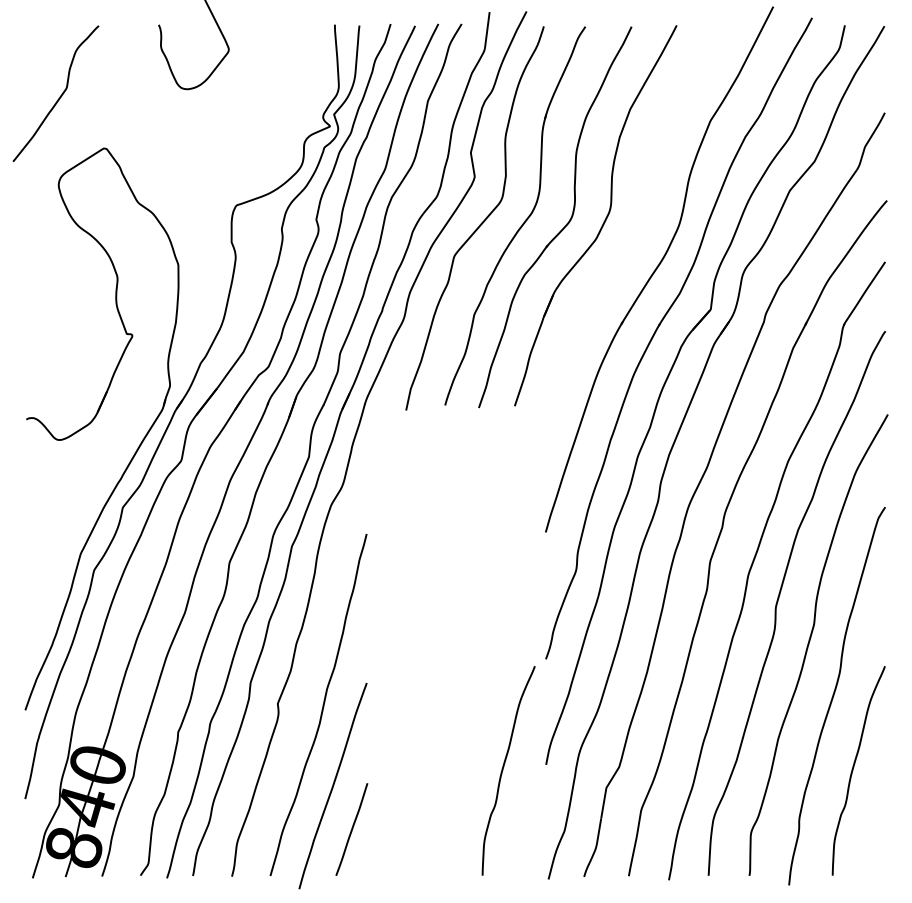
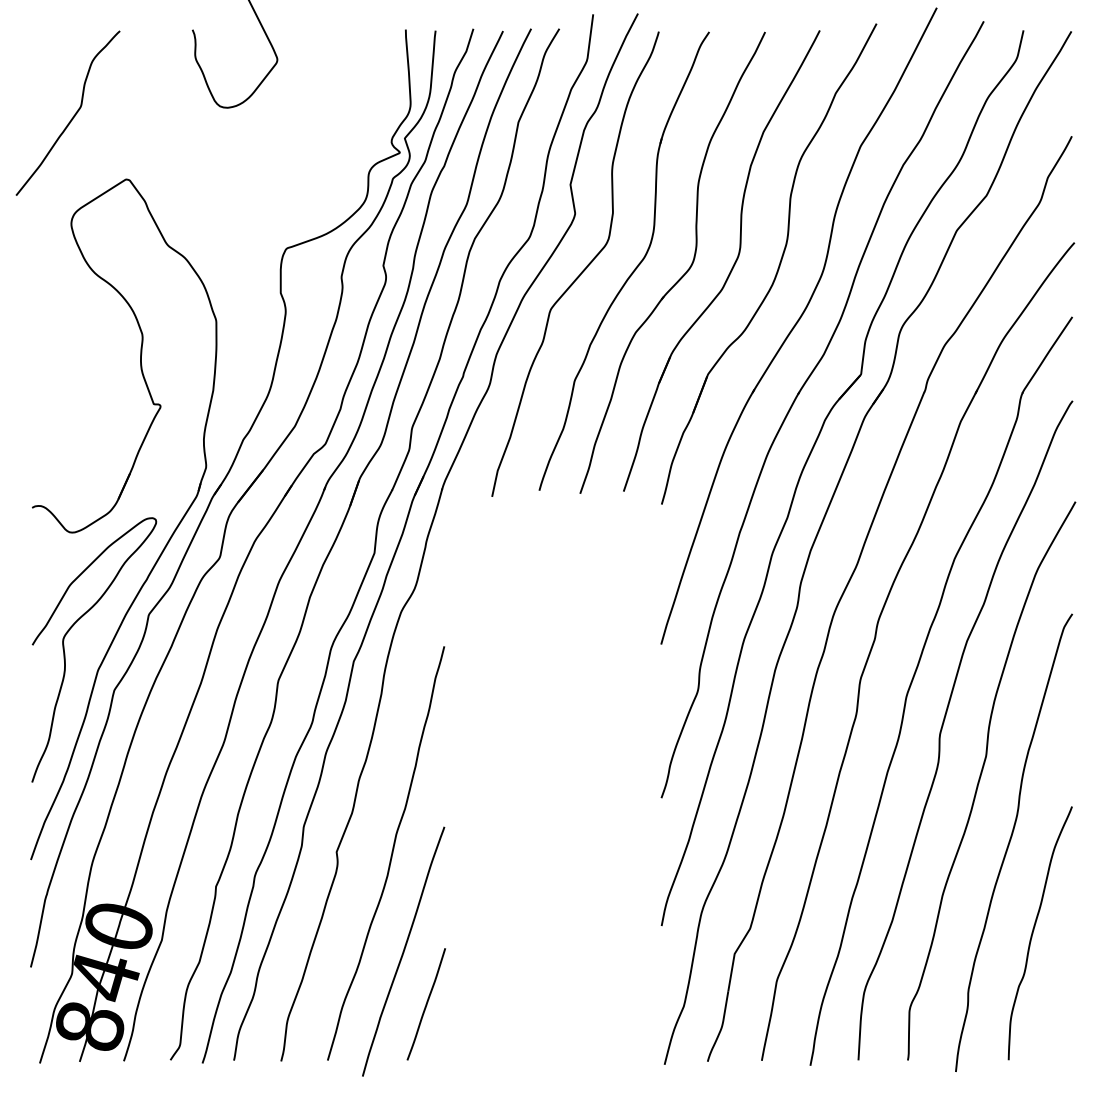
part: (642, 219) -> (778, 265), added
curve: (53, 539) -> (65, 653), added
curve: (503, 768) -> (610, 930), removed

